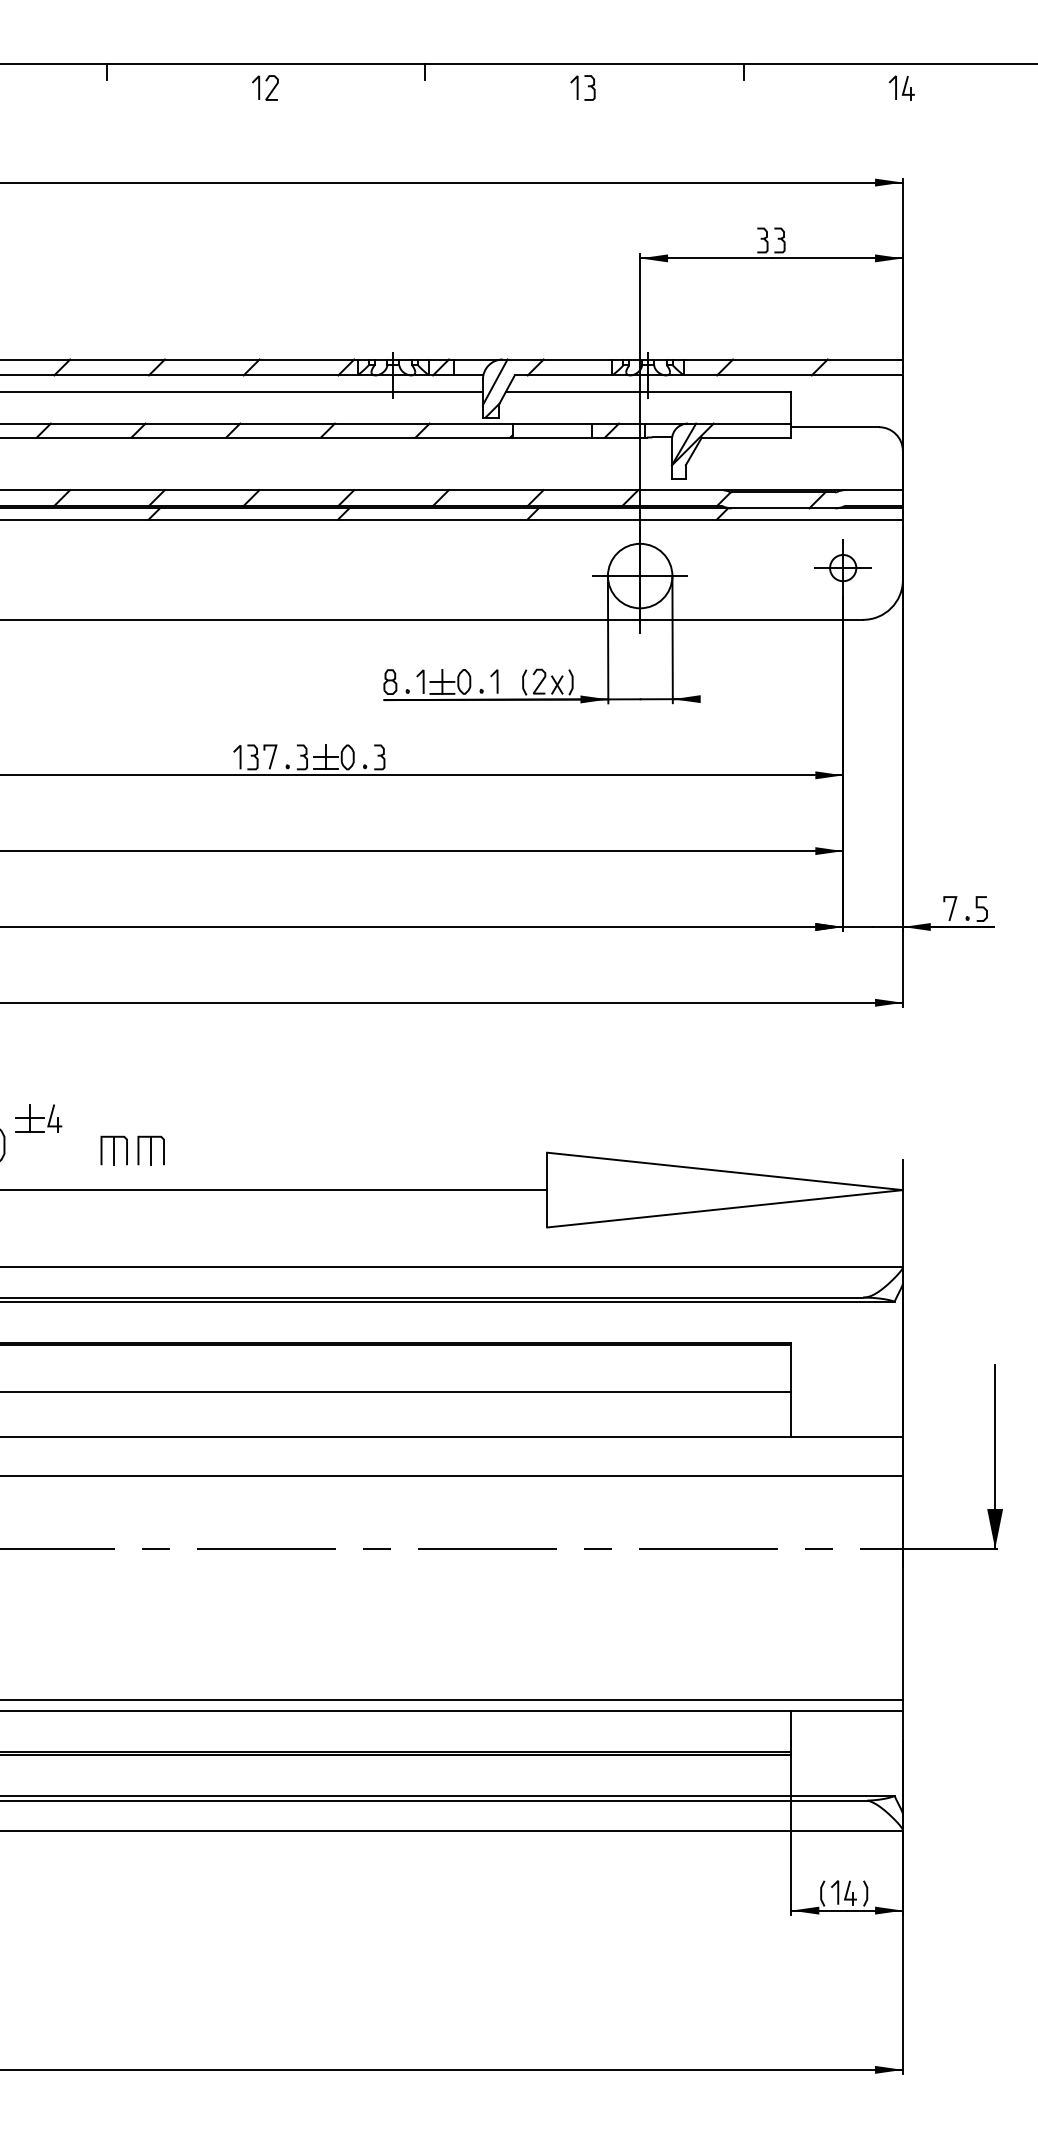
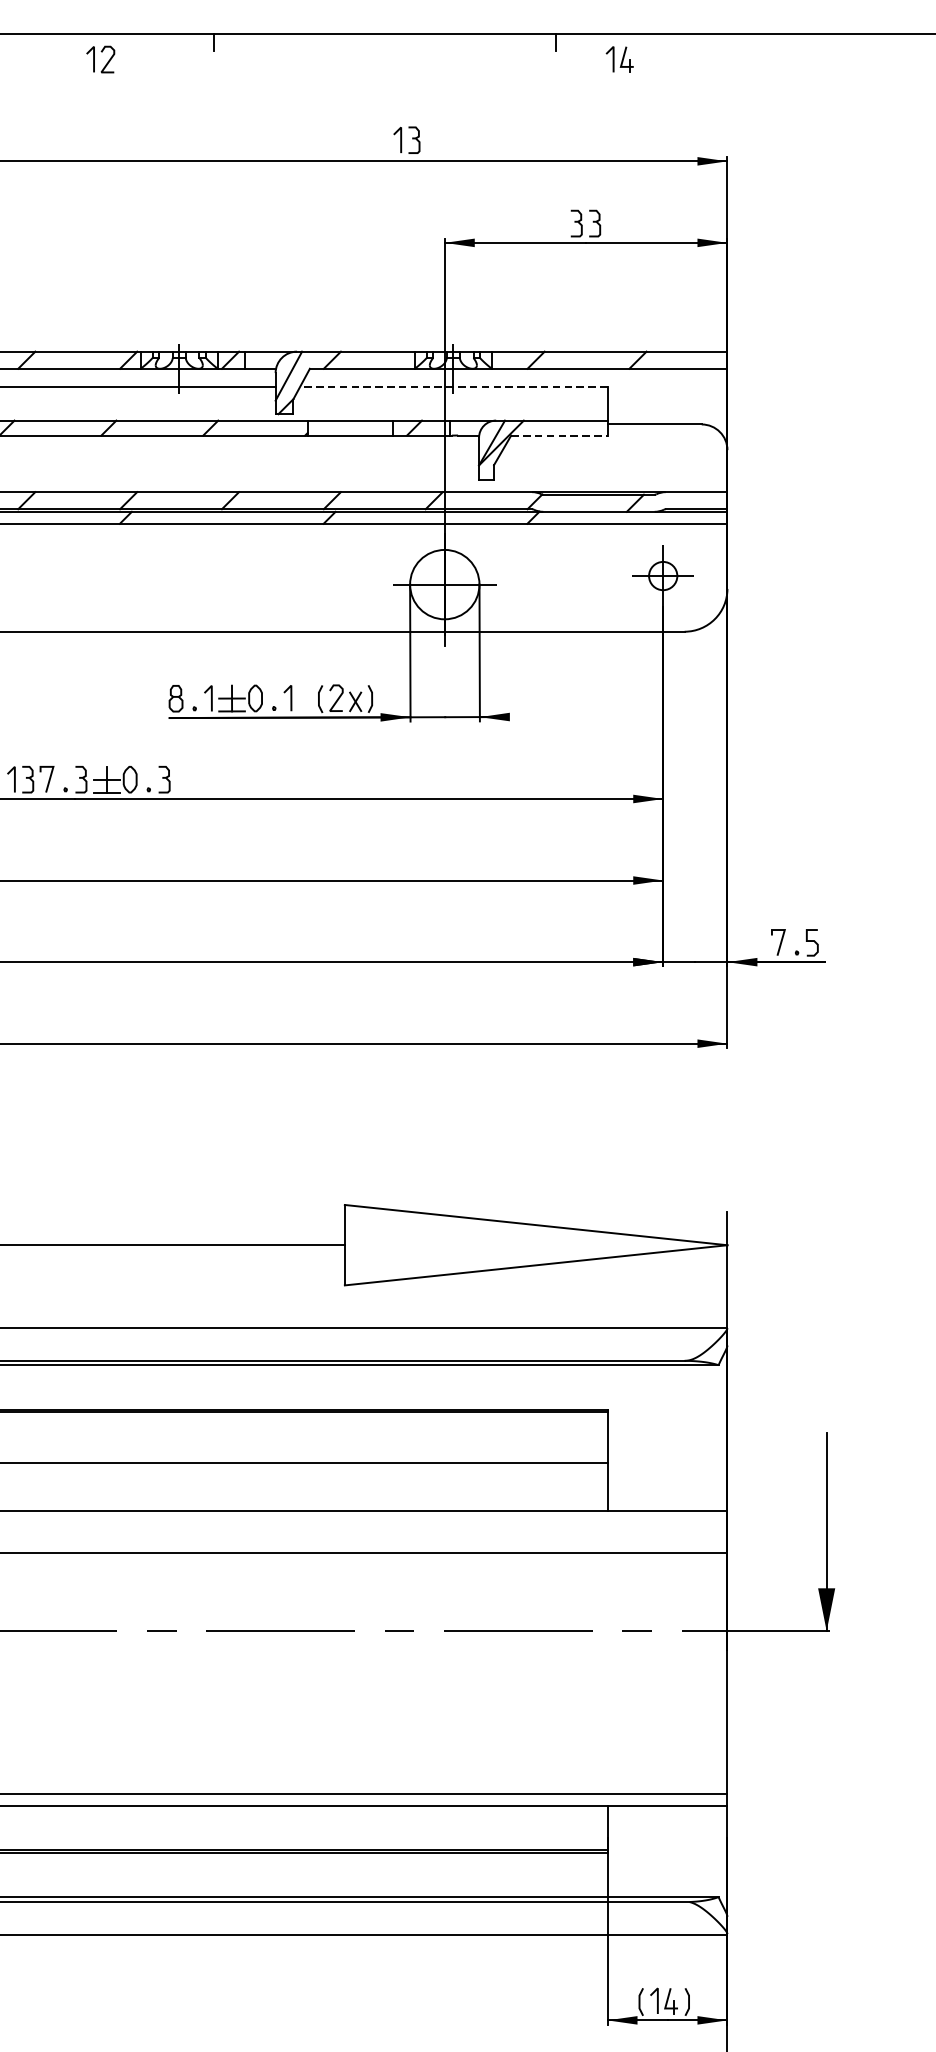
part: (265, 87) -> (100, 59), moved
part: (582, 87) -> (406, 139), moved
part: (901, 87) -> (619, 59), moved
line: (648, 392) -> (453, 387), solid -> dashed
line: (746, 437) -> (559, 435), solid -> dashed

